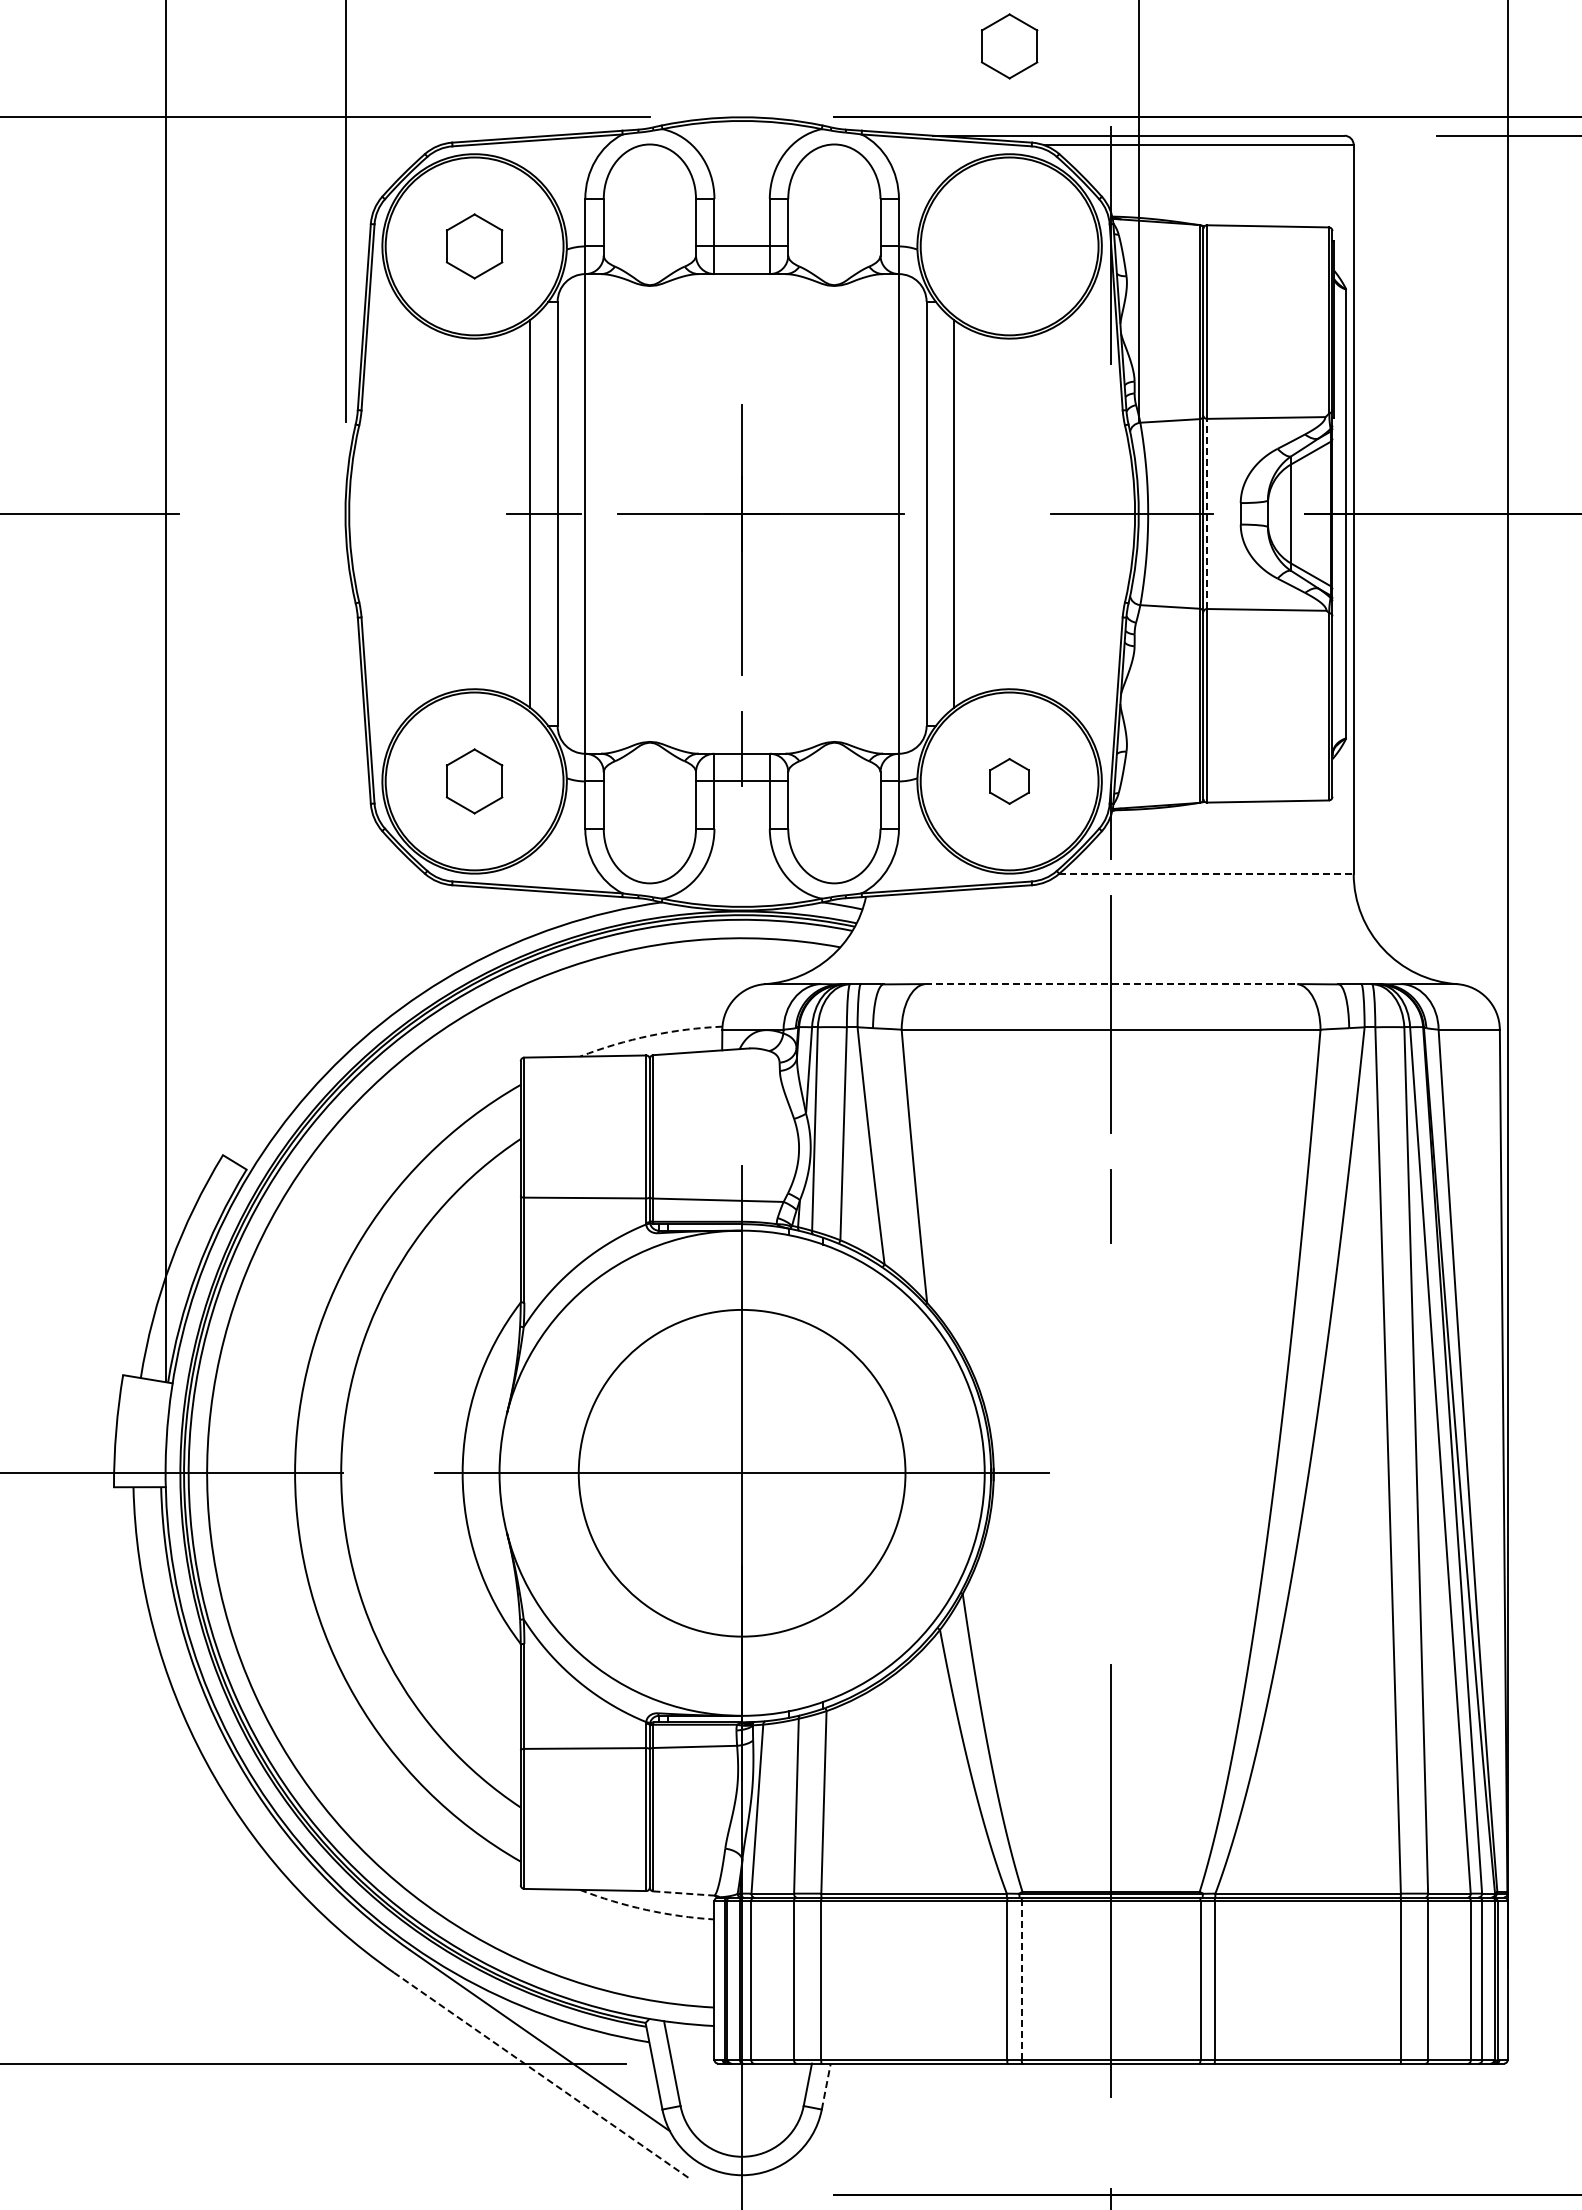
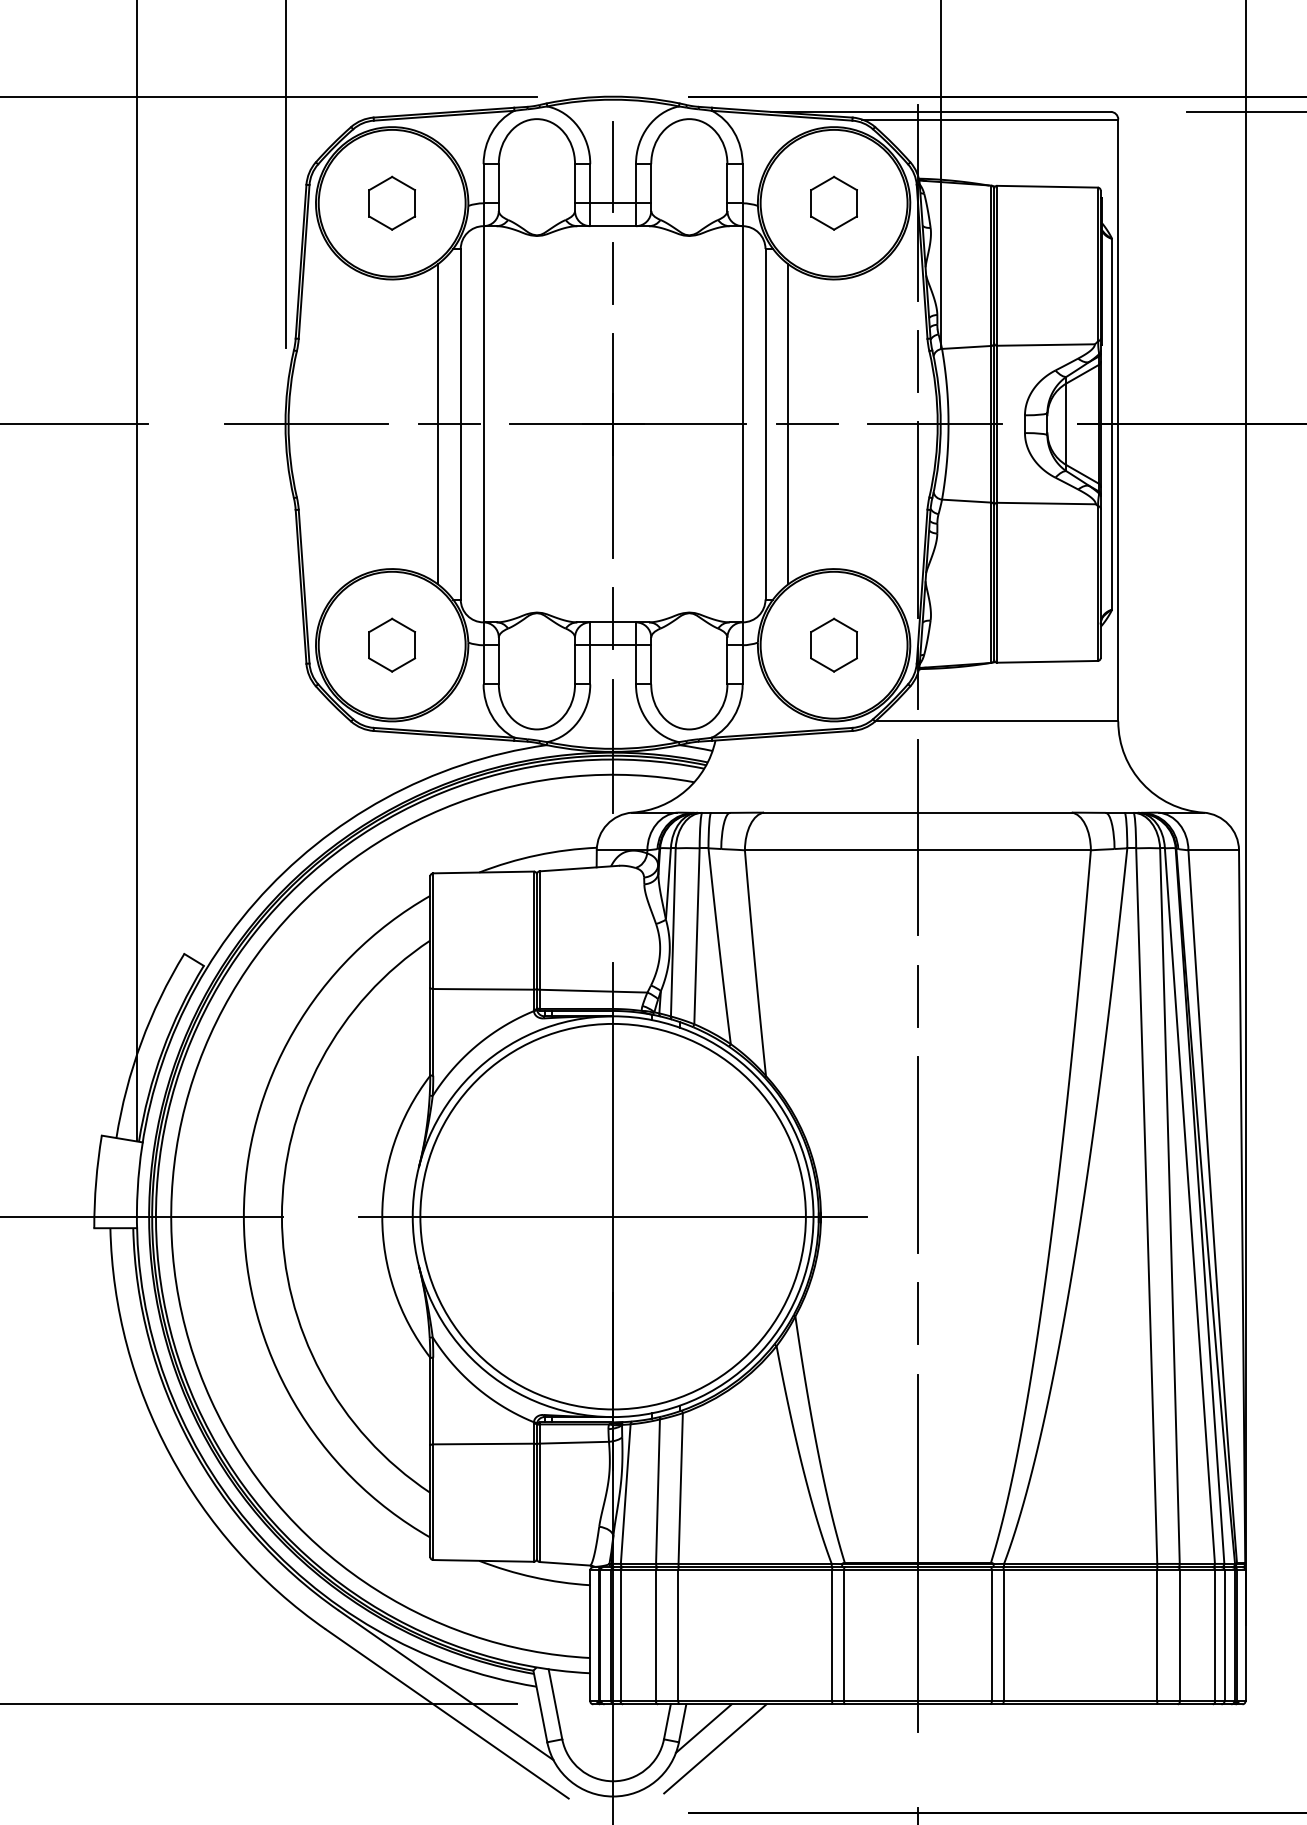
part: (1009, 46) -> (833, 203), moved
line: (742, 202) -> (613, 167), added
line: (742, 330) -> (613, 272), added
line: (1110, 437) -> (917, 361), added
line: (370, 513) -> (306, 423), added
line: (977, 513) -> (807, 423), added
line: (1207, 513) -> (997, 423), dashed -> solid
line: (1111, 629) -> (918, 519), added
part: (1009, 781) -> (833, 645), size x1.43
line: (1207, 873) -> (997, 721), dashed -> solid
line: (742, 903) -> (613, 746), added
line: (1111, 984) -> (918, 812), dashed -> solid
arc: (650, 1035) -> (537, 855), dashed -> solid
line: (1111, 1398) -> (918, 1154), added
circle: (741, 1472) -> (612, 1216), size x1.43
line: (1110, 1590) -> (917, 1313), added
line: (684, 1893) -> (565, 1563), dashed -> solid
arc: (646, 1909) -> (534, 1577), dashed -> solid
line: (1021, 1980) -> (843, 1635), dashed -> solid
line: (540, 2075) -> (446, 1714), dashed -> solid
line: (826, 2086) -> (682, 1723), dashed -> solid
line: (851, 2092) -> (703, 1728), added
line: (865, 2117) -> (715, 1748), added

